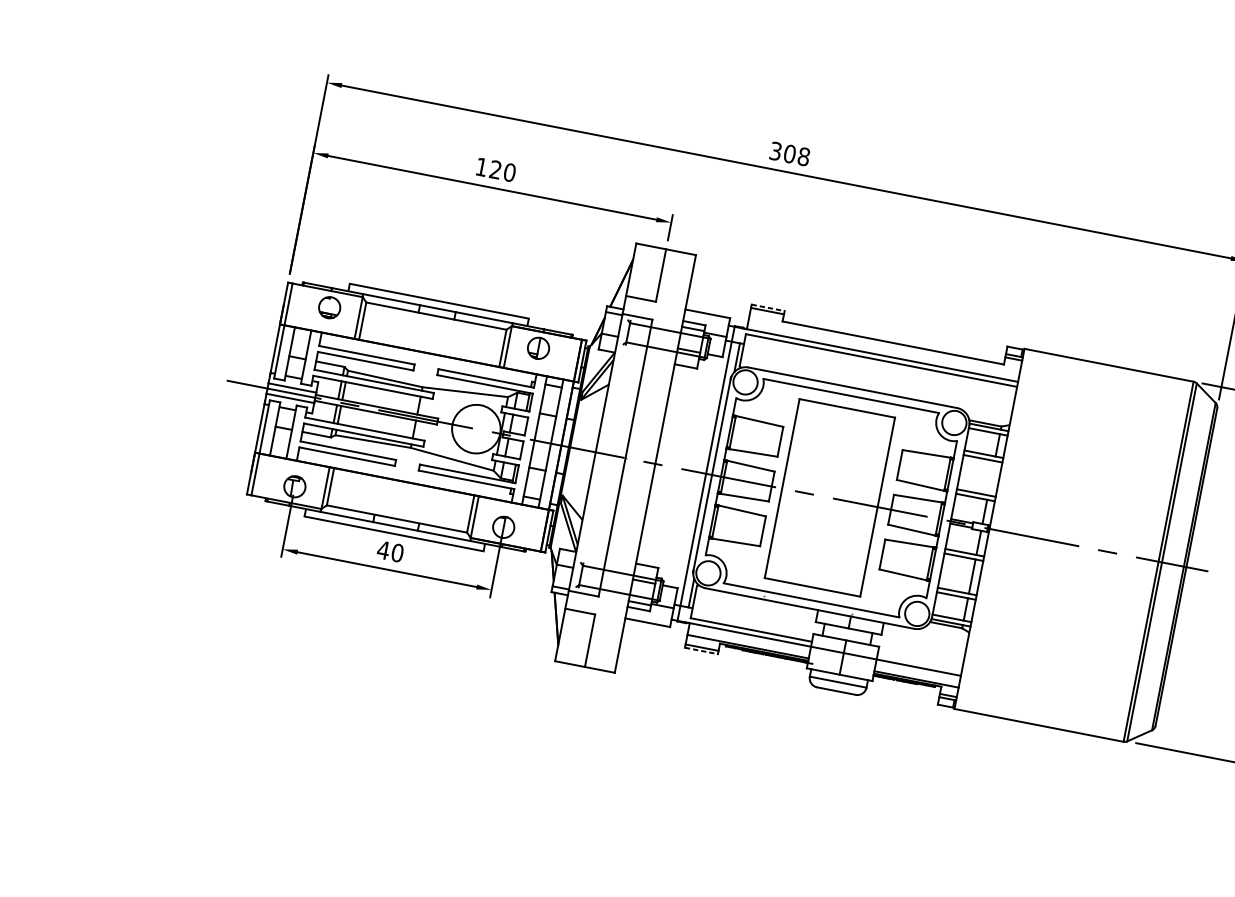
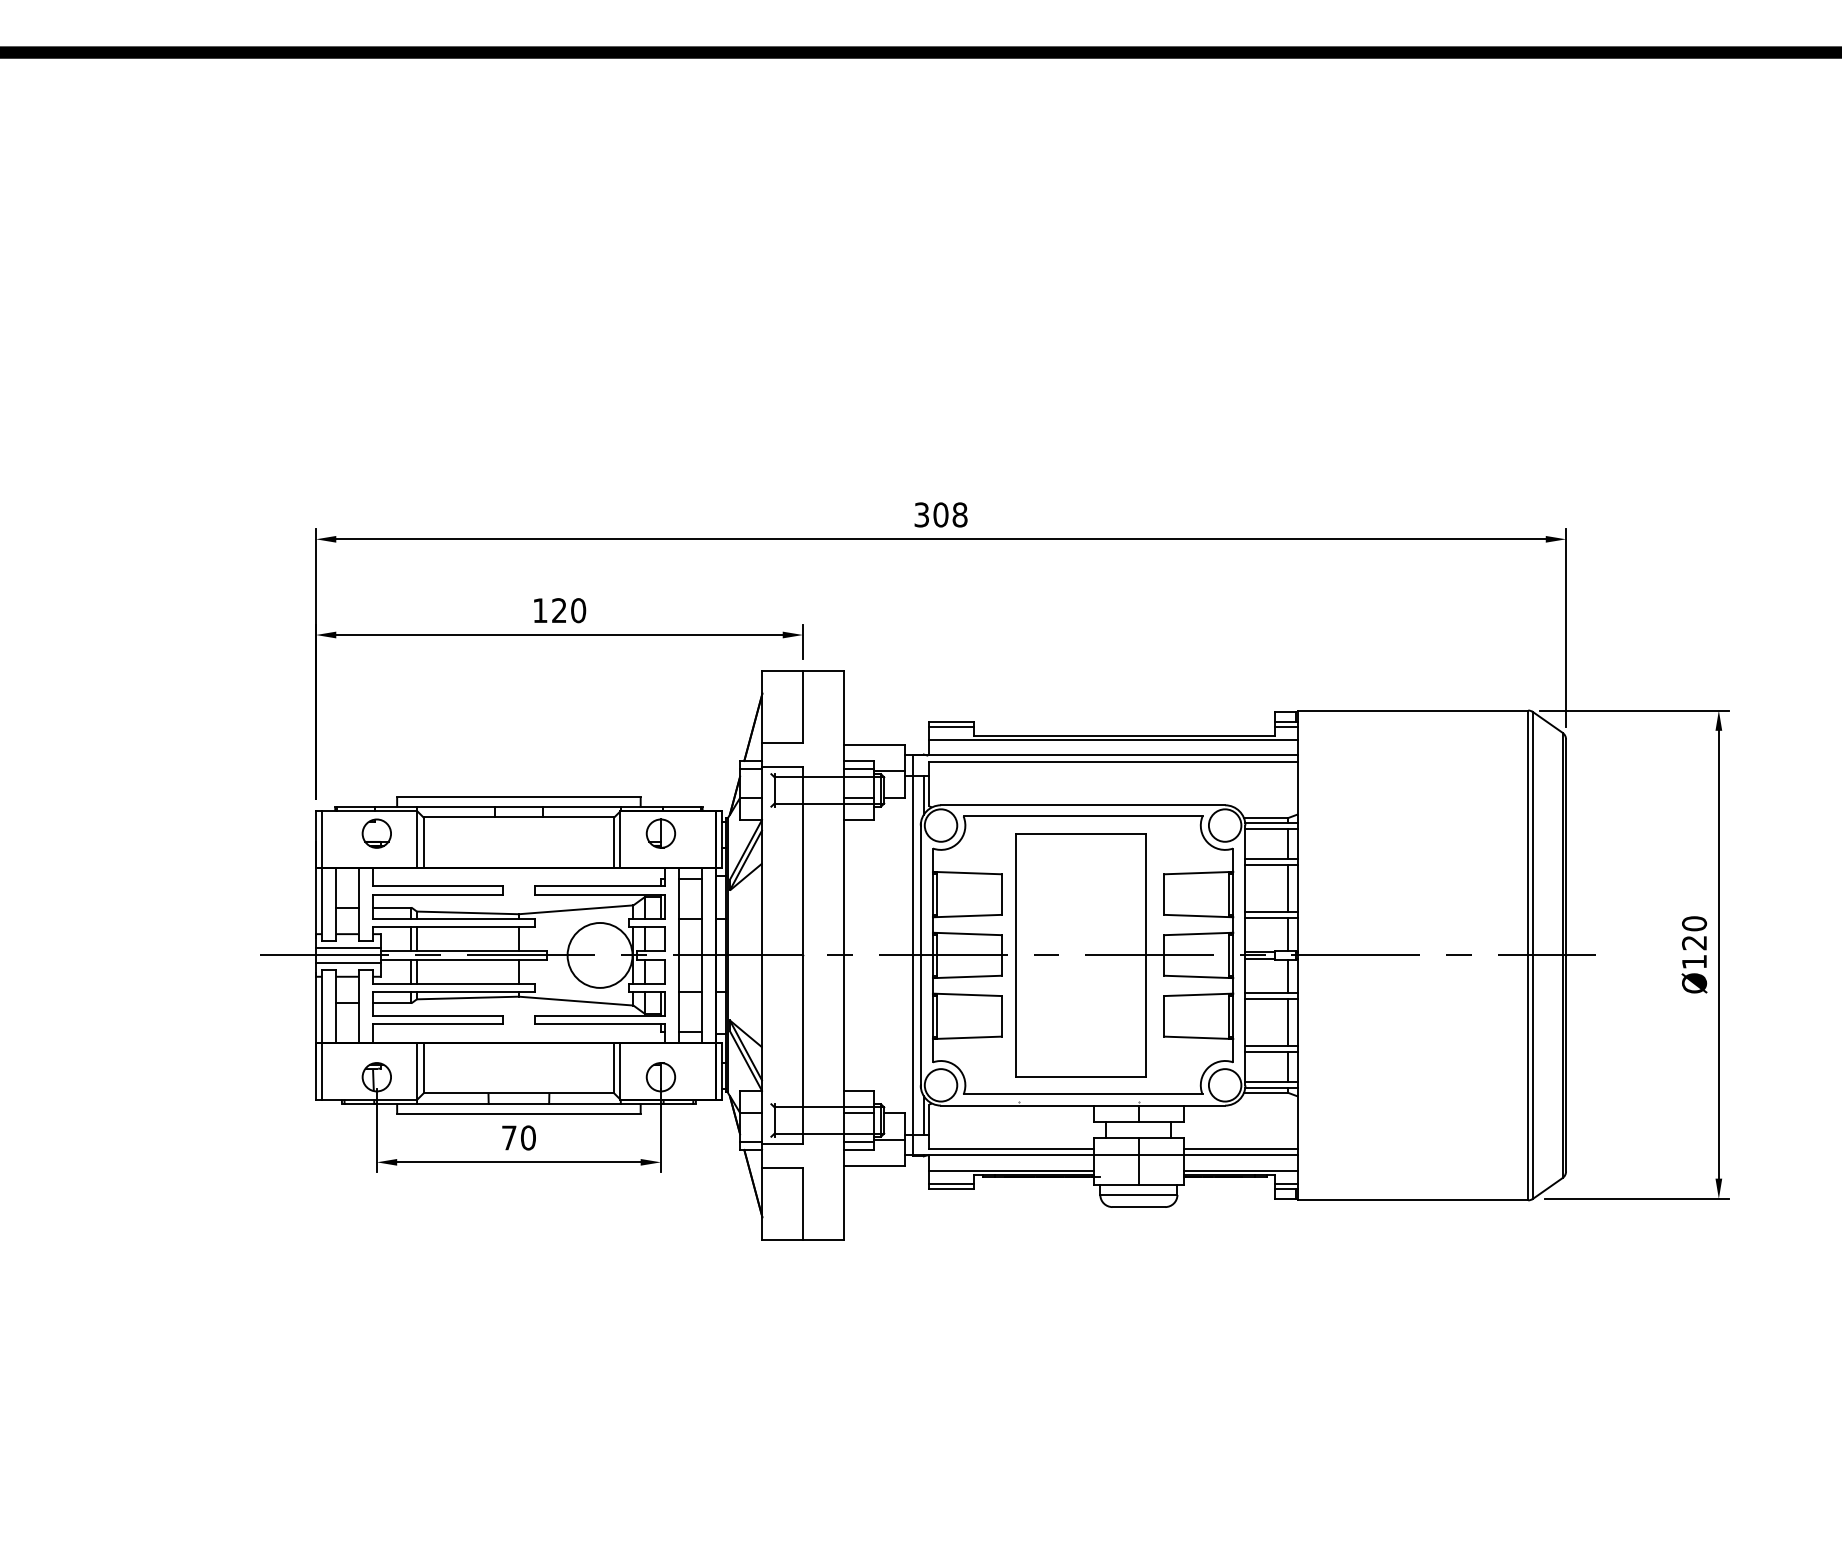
line: (768, 308) -> (952, 722), dashed -> solid
line: (884, 343) -> (1113, 739), added
line: (991, 478) -> (1287, 888), added
text: (383, 550) -> (509, 1137), 40 -> 70
line: (702, 650) -> (952, 1188), dashed -> solid
line: (919, 662) -> (1240, 1148), added

